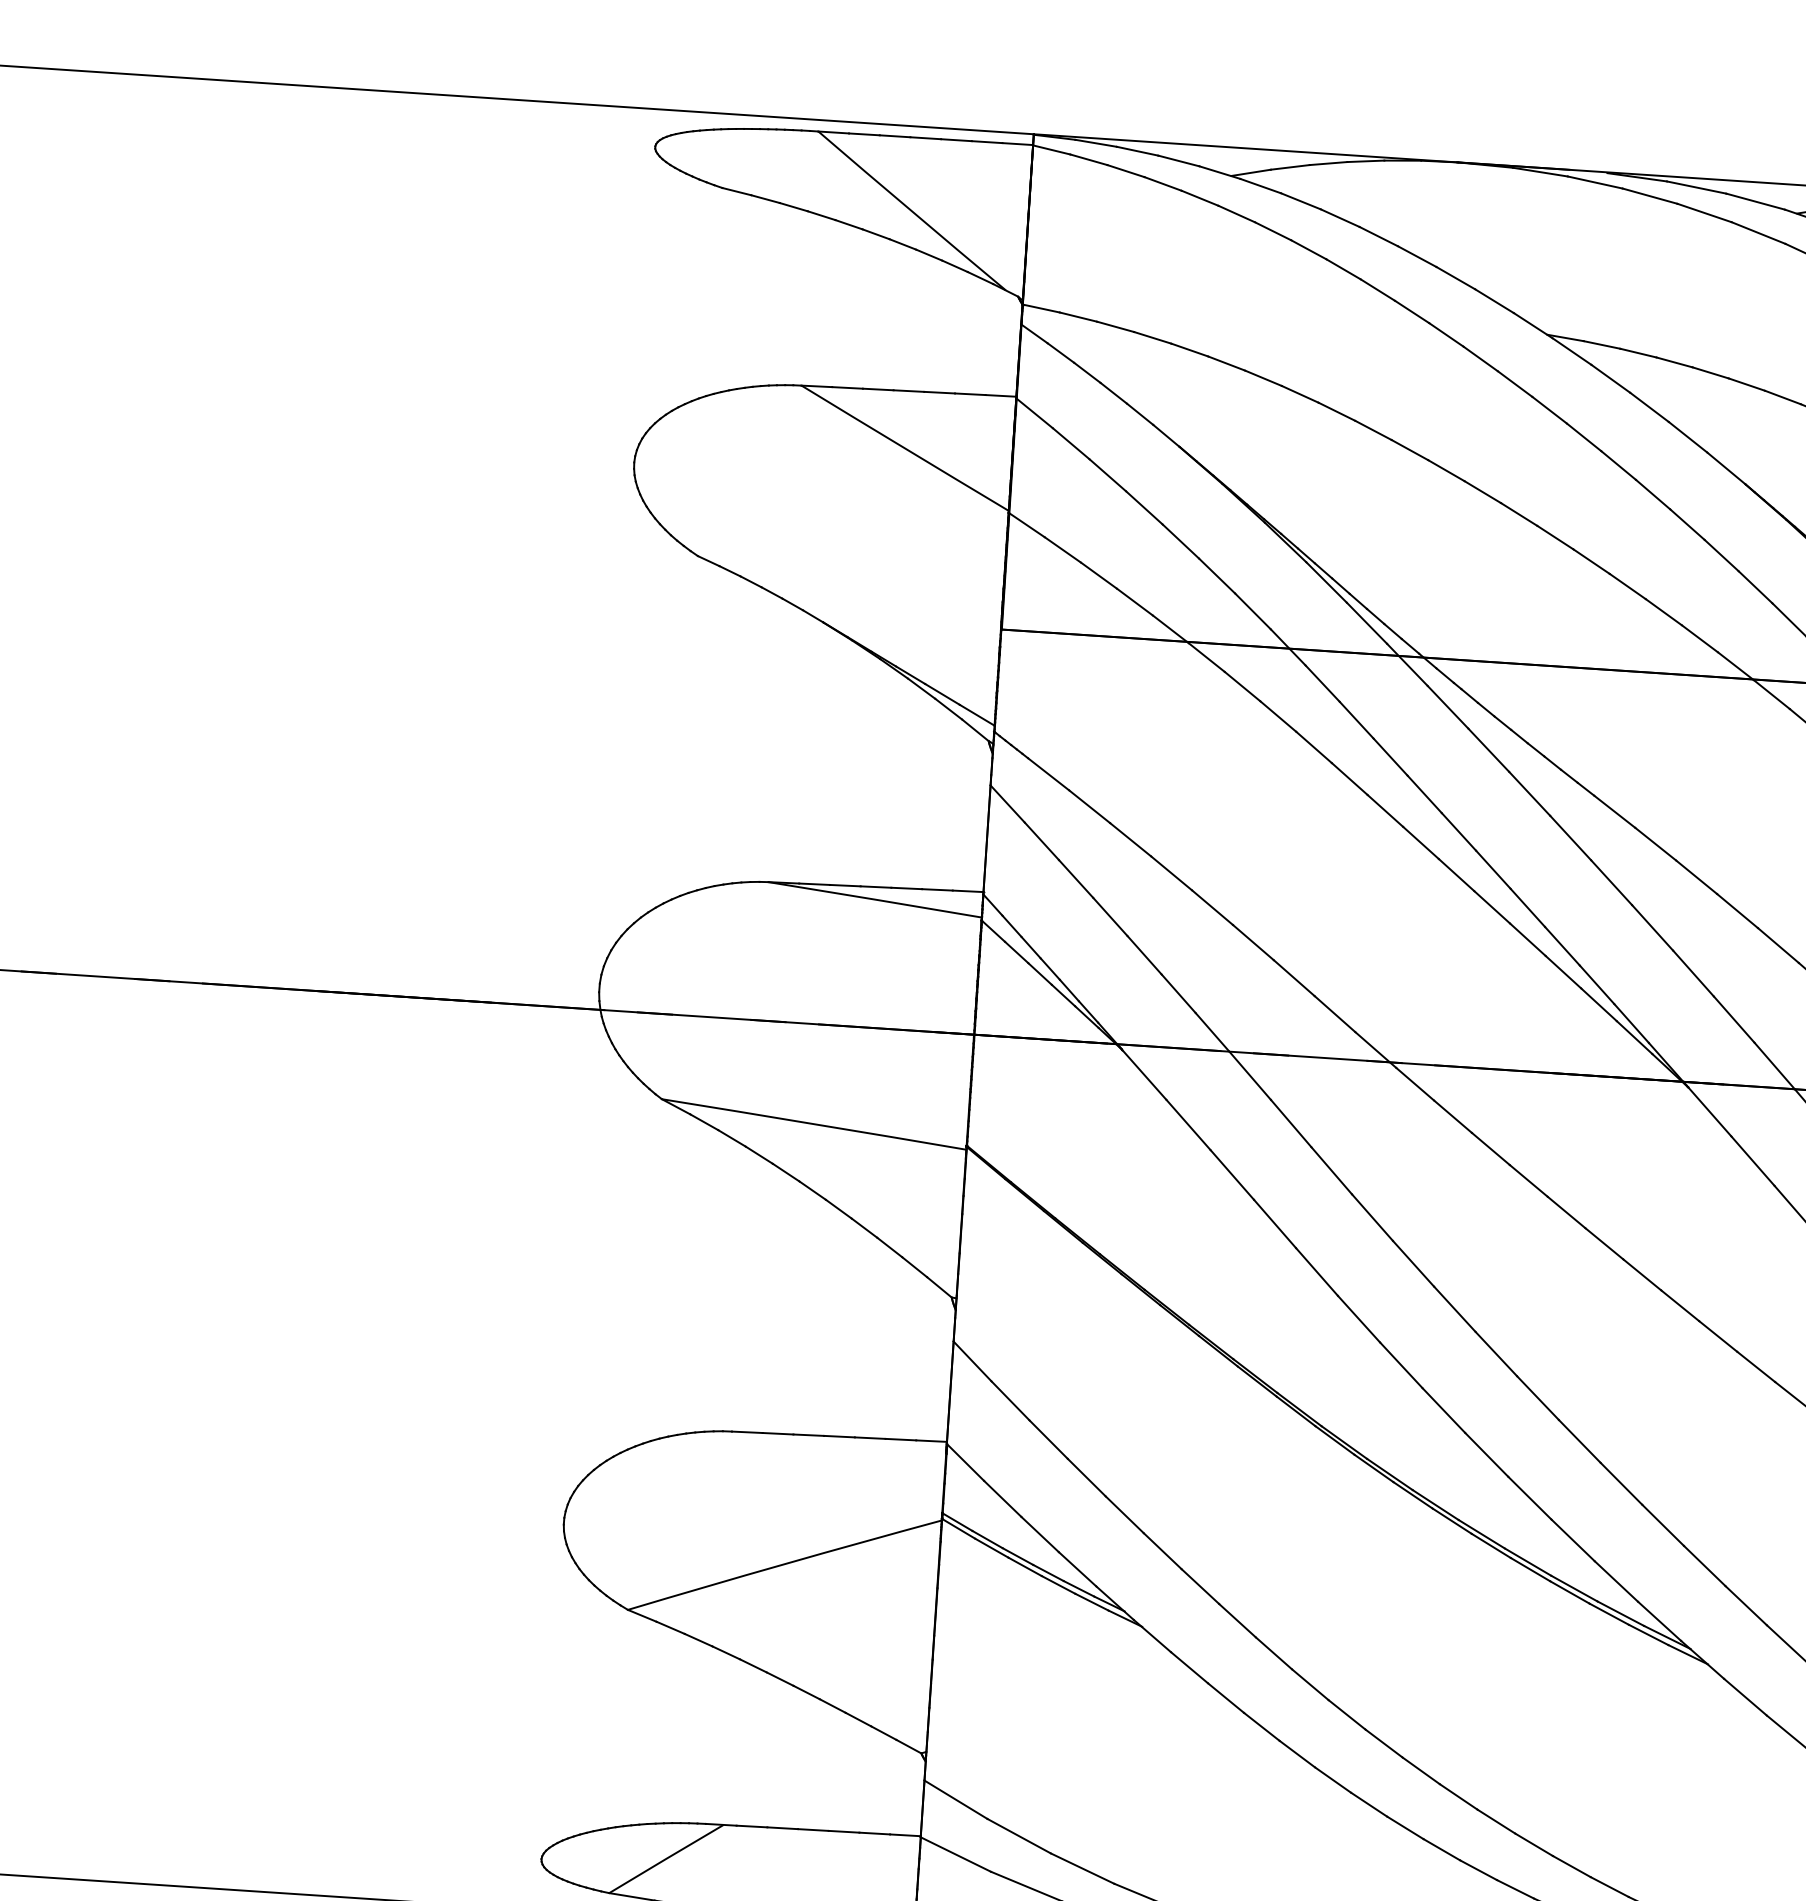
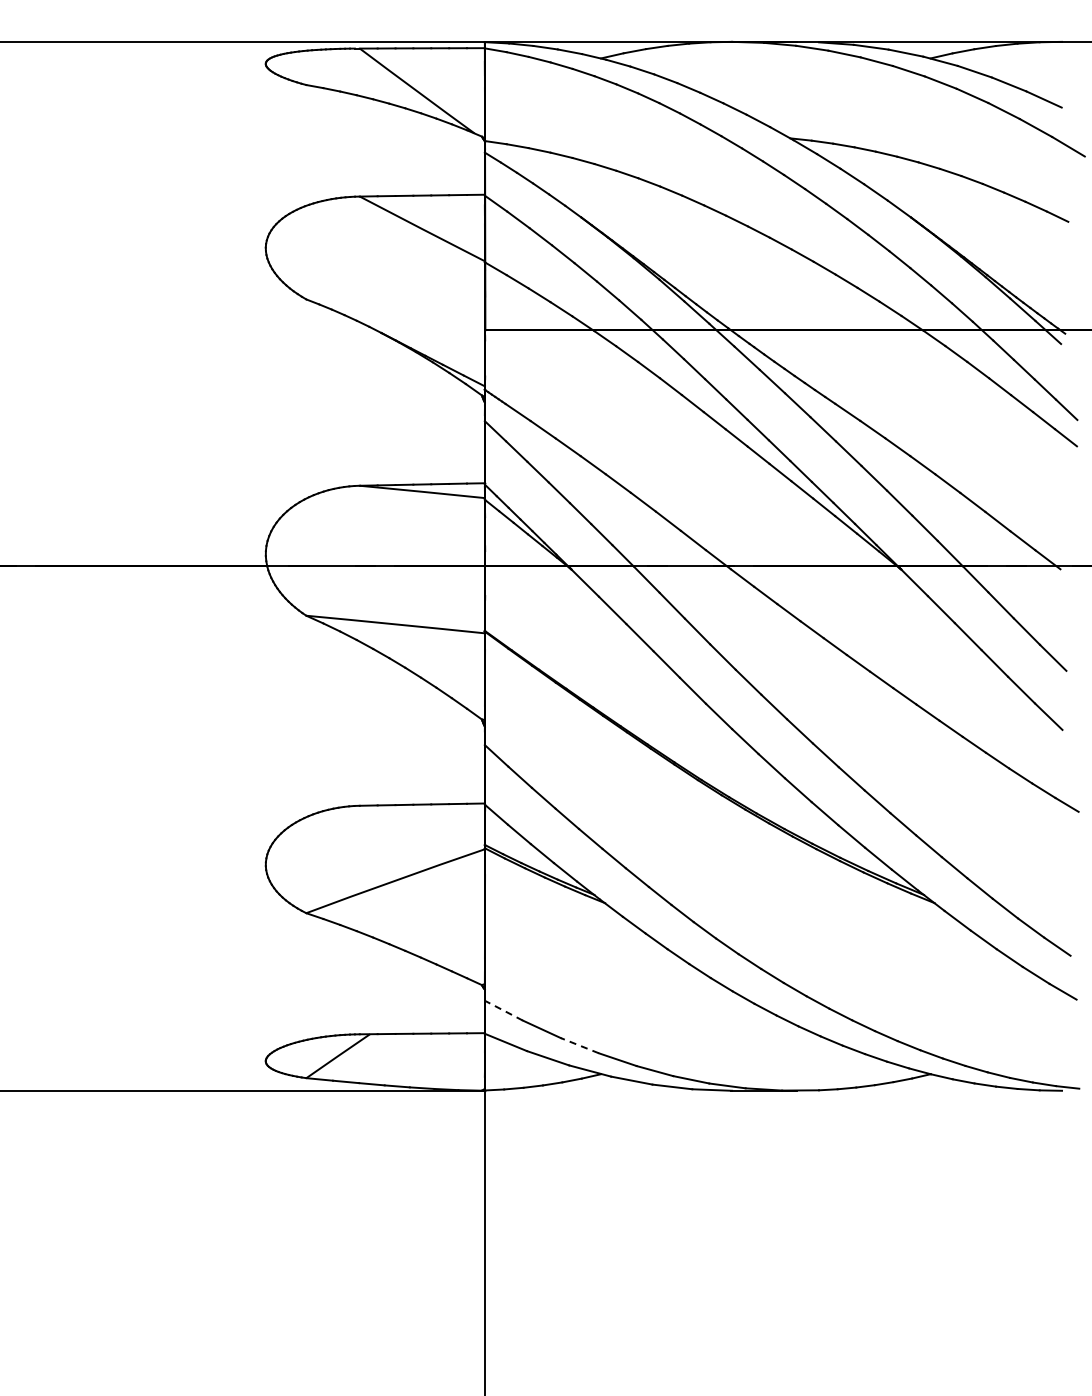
line: (955, 1799) -> (503, 1010), solid -> dashed
line: (1081, 1868) -> (579, 1045), solid -> dashed

